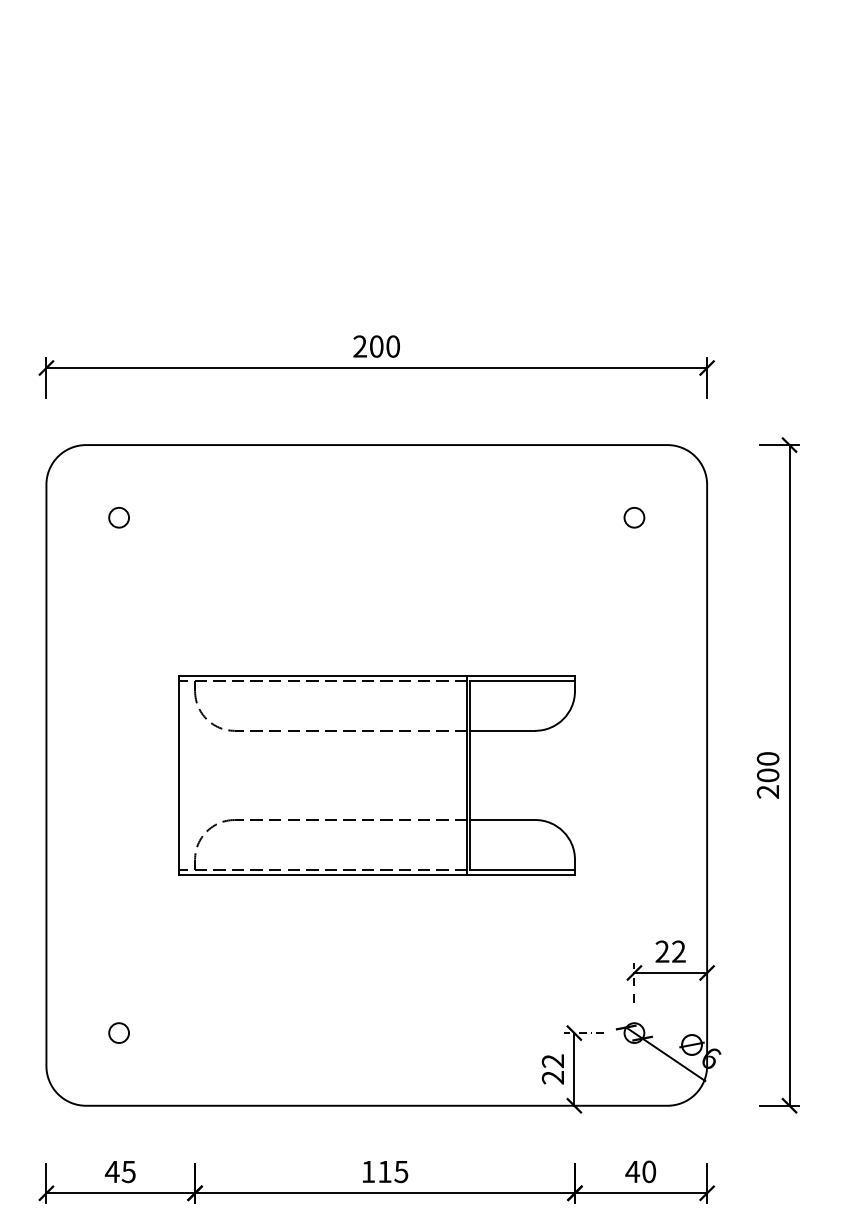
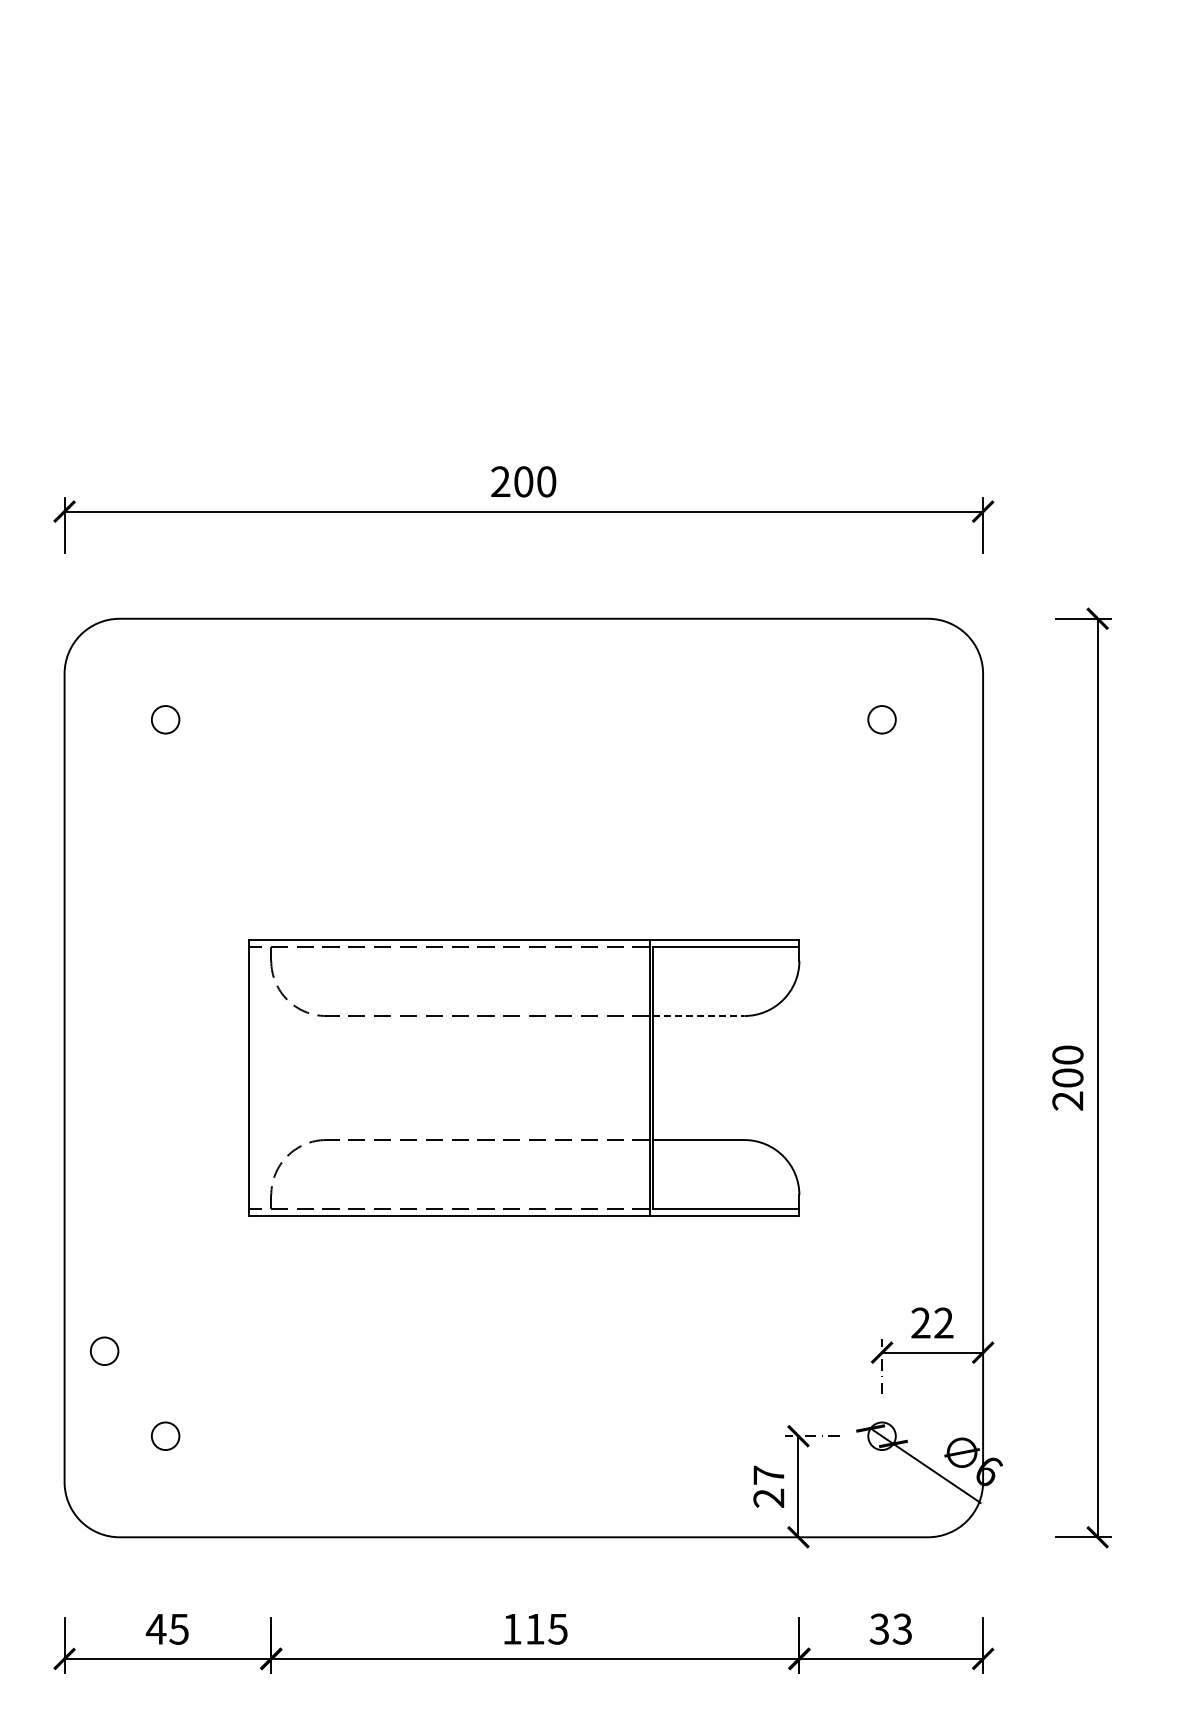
line: (502, 731) -> (698, 1016), solid -> dashed
circle: (75, 971) -> (104, 1350), added
text: (552, 1060) -> (768, 1474), 22 -> 27
text: (640, 1171) -> (890, 1628), 40 -> 33

